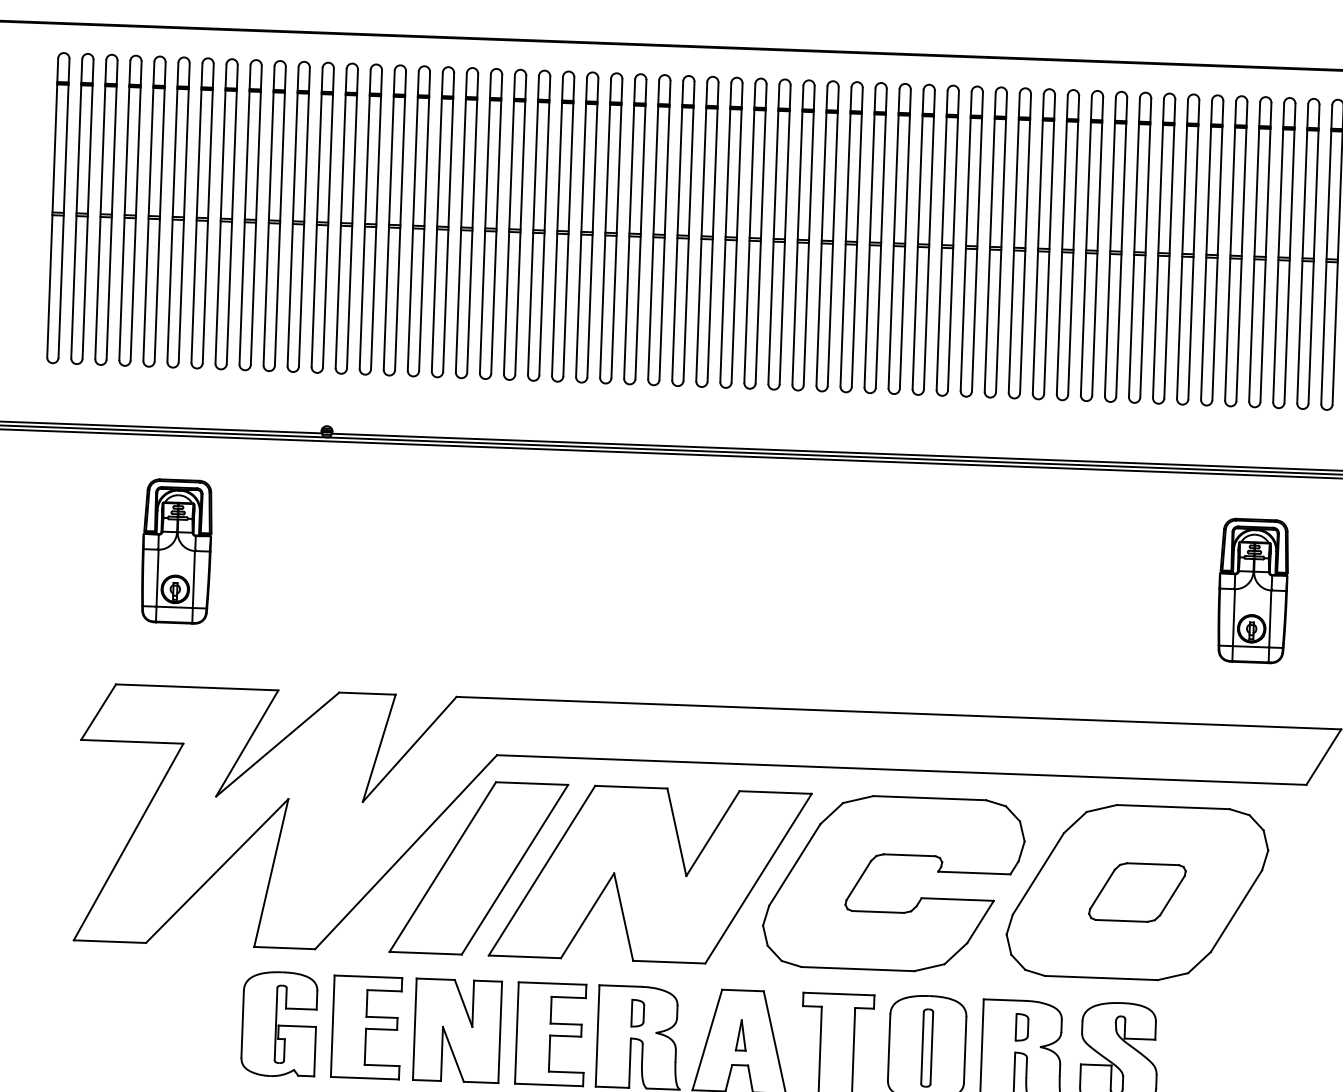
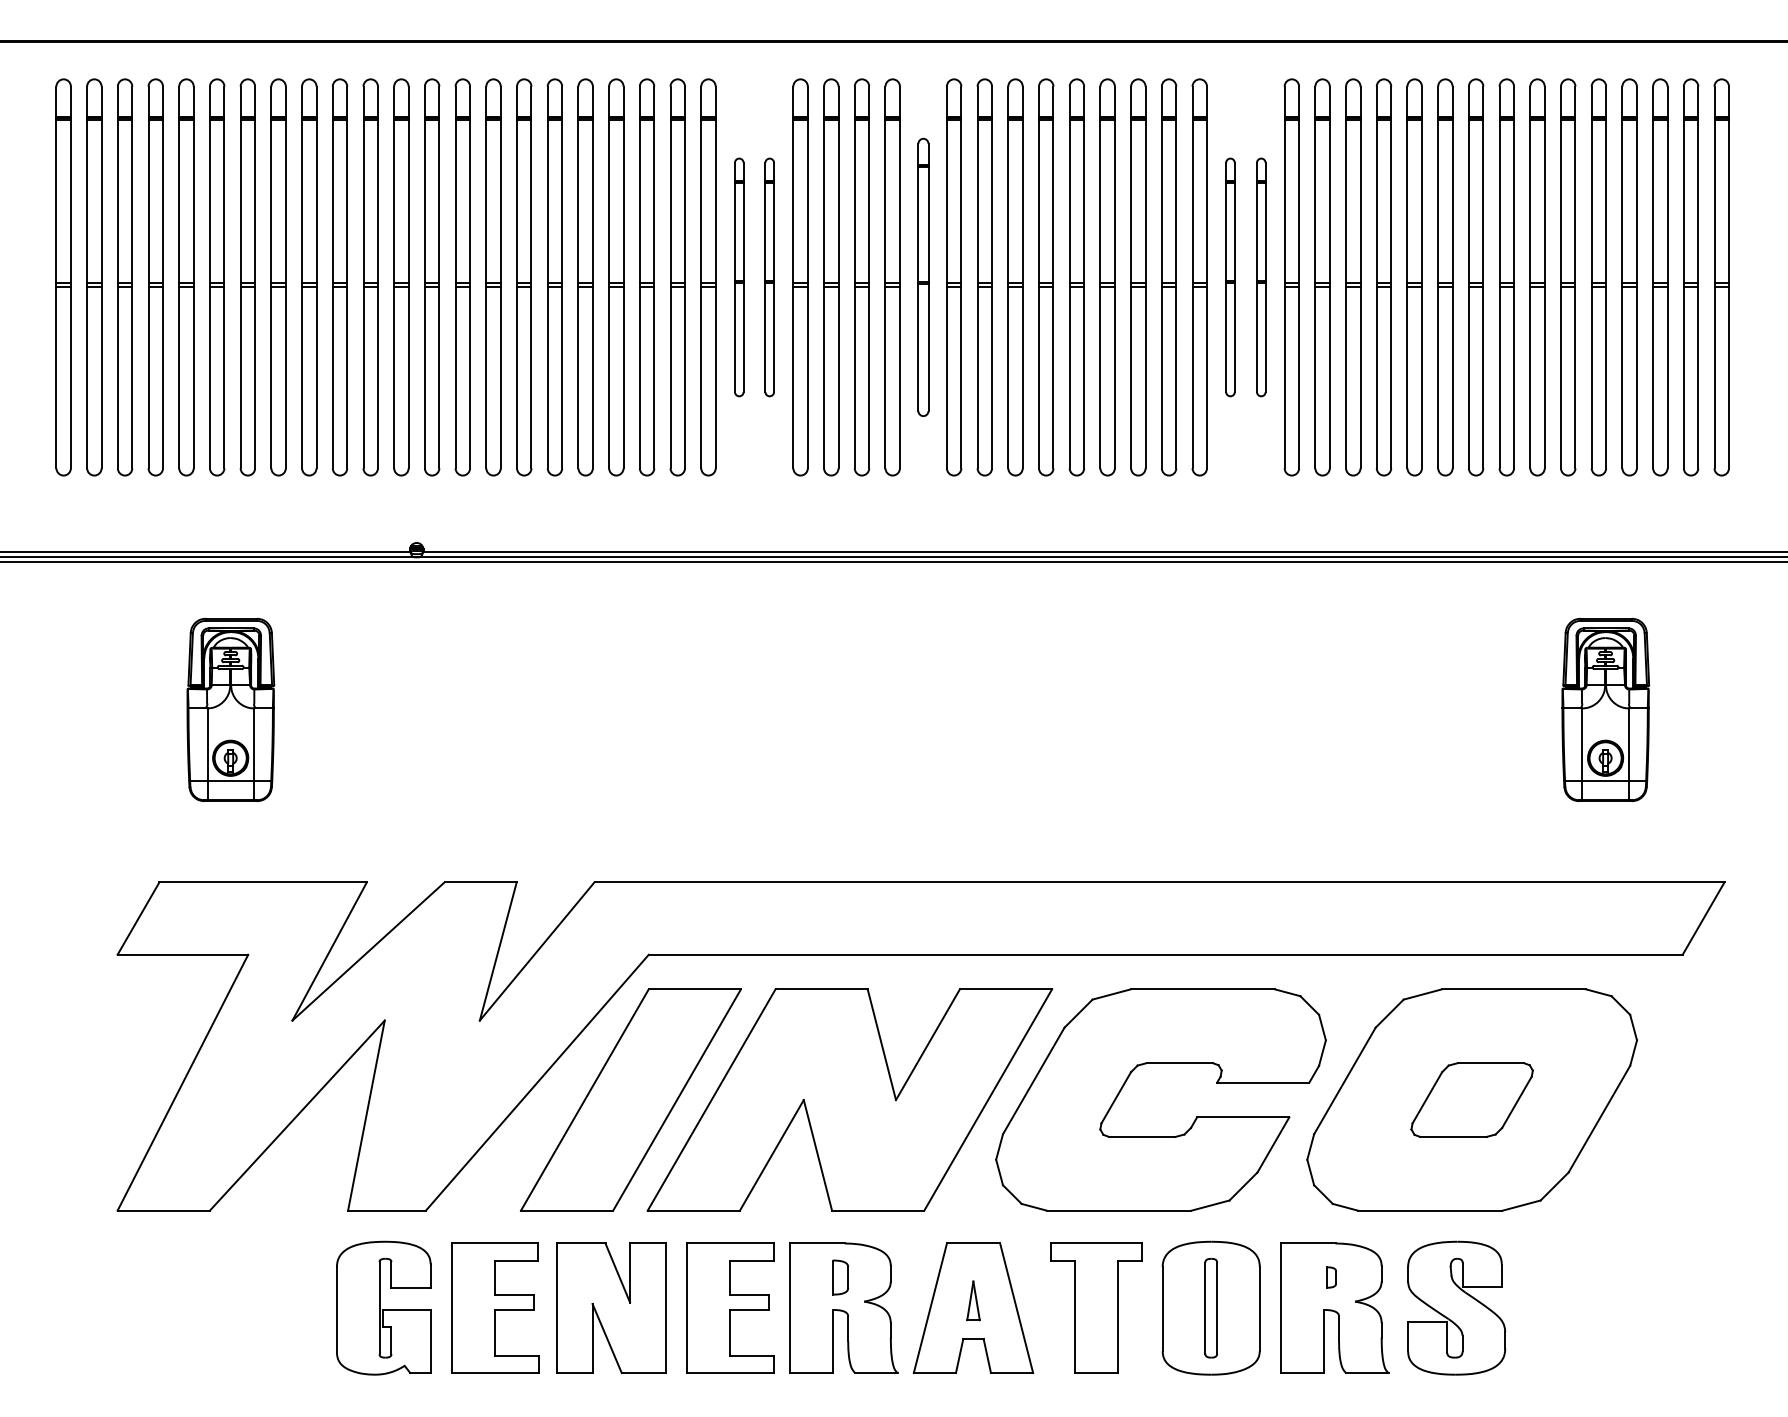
part: (587, 227) -> (739, 277), size x0.6
part: (610, 228) -> (769, 277), size x0.6
part: (731, 232) -> (923, 277), size x0.7
part: (971, 241) -> (1230, 277), size x0.6
part: (996, 242) -> (1261, 277), size x0.6
part: (1022, 1027) -> (1331, 1277), size x0.6

